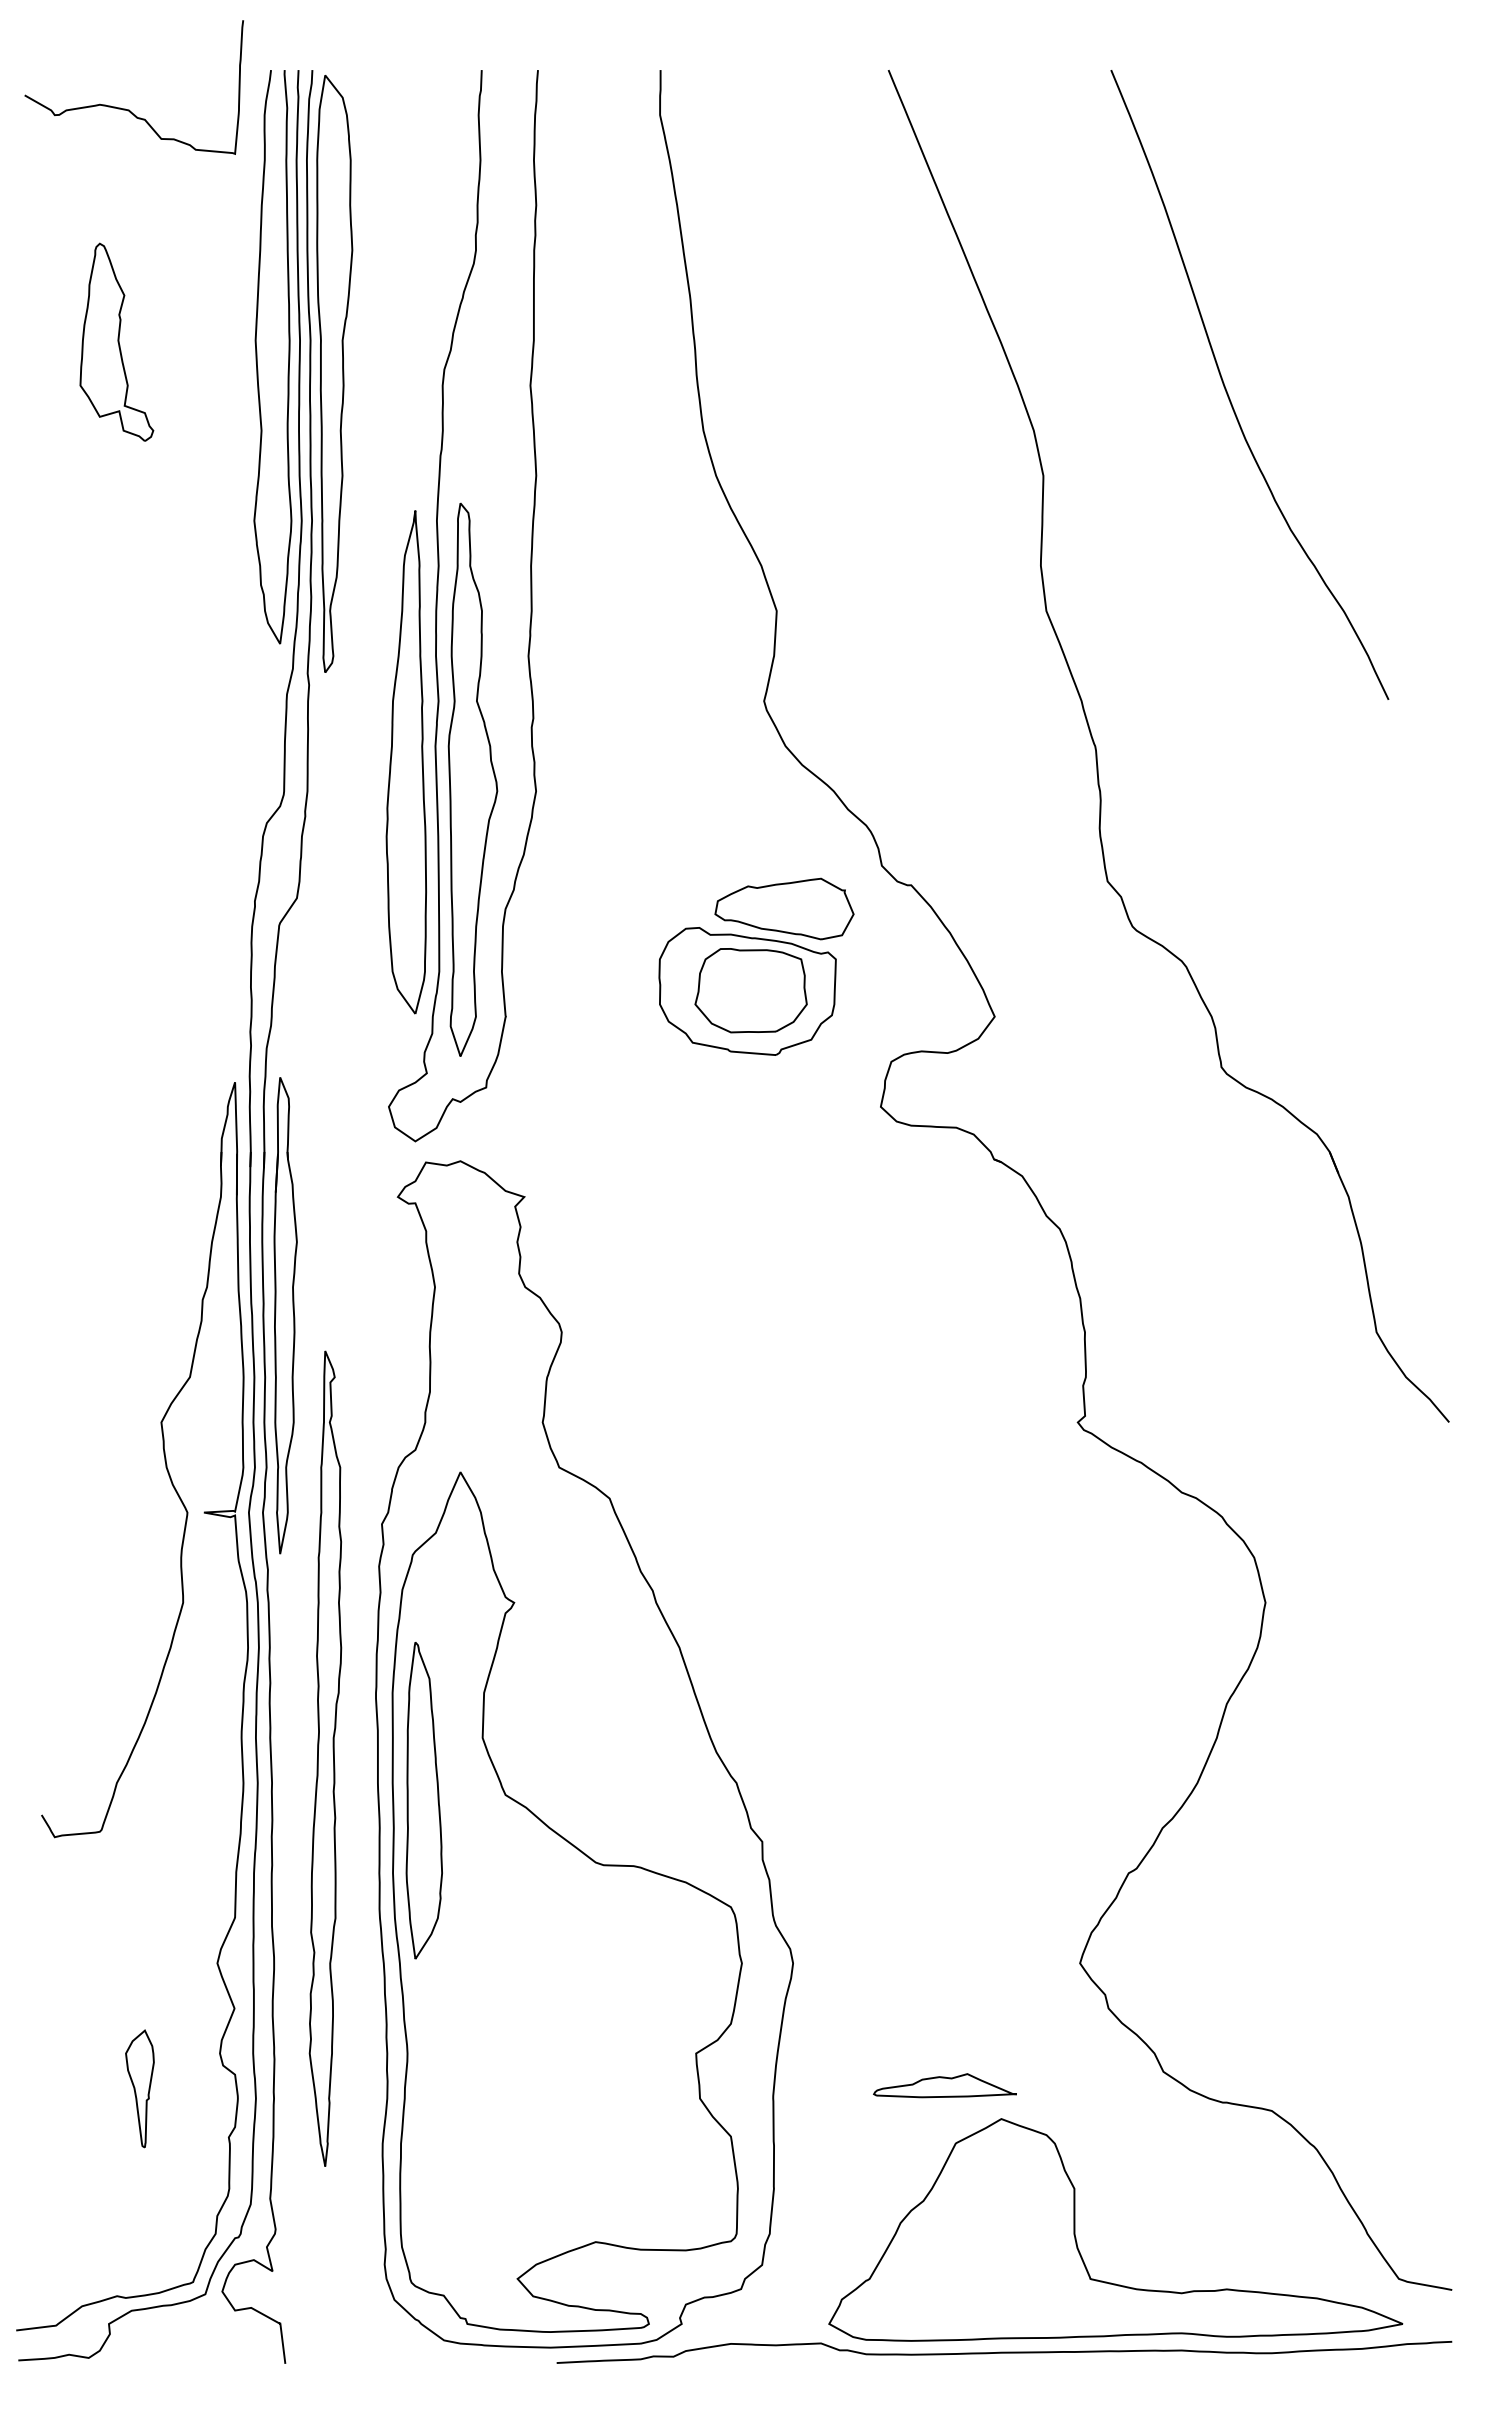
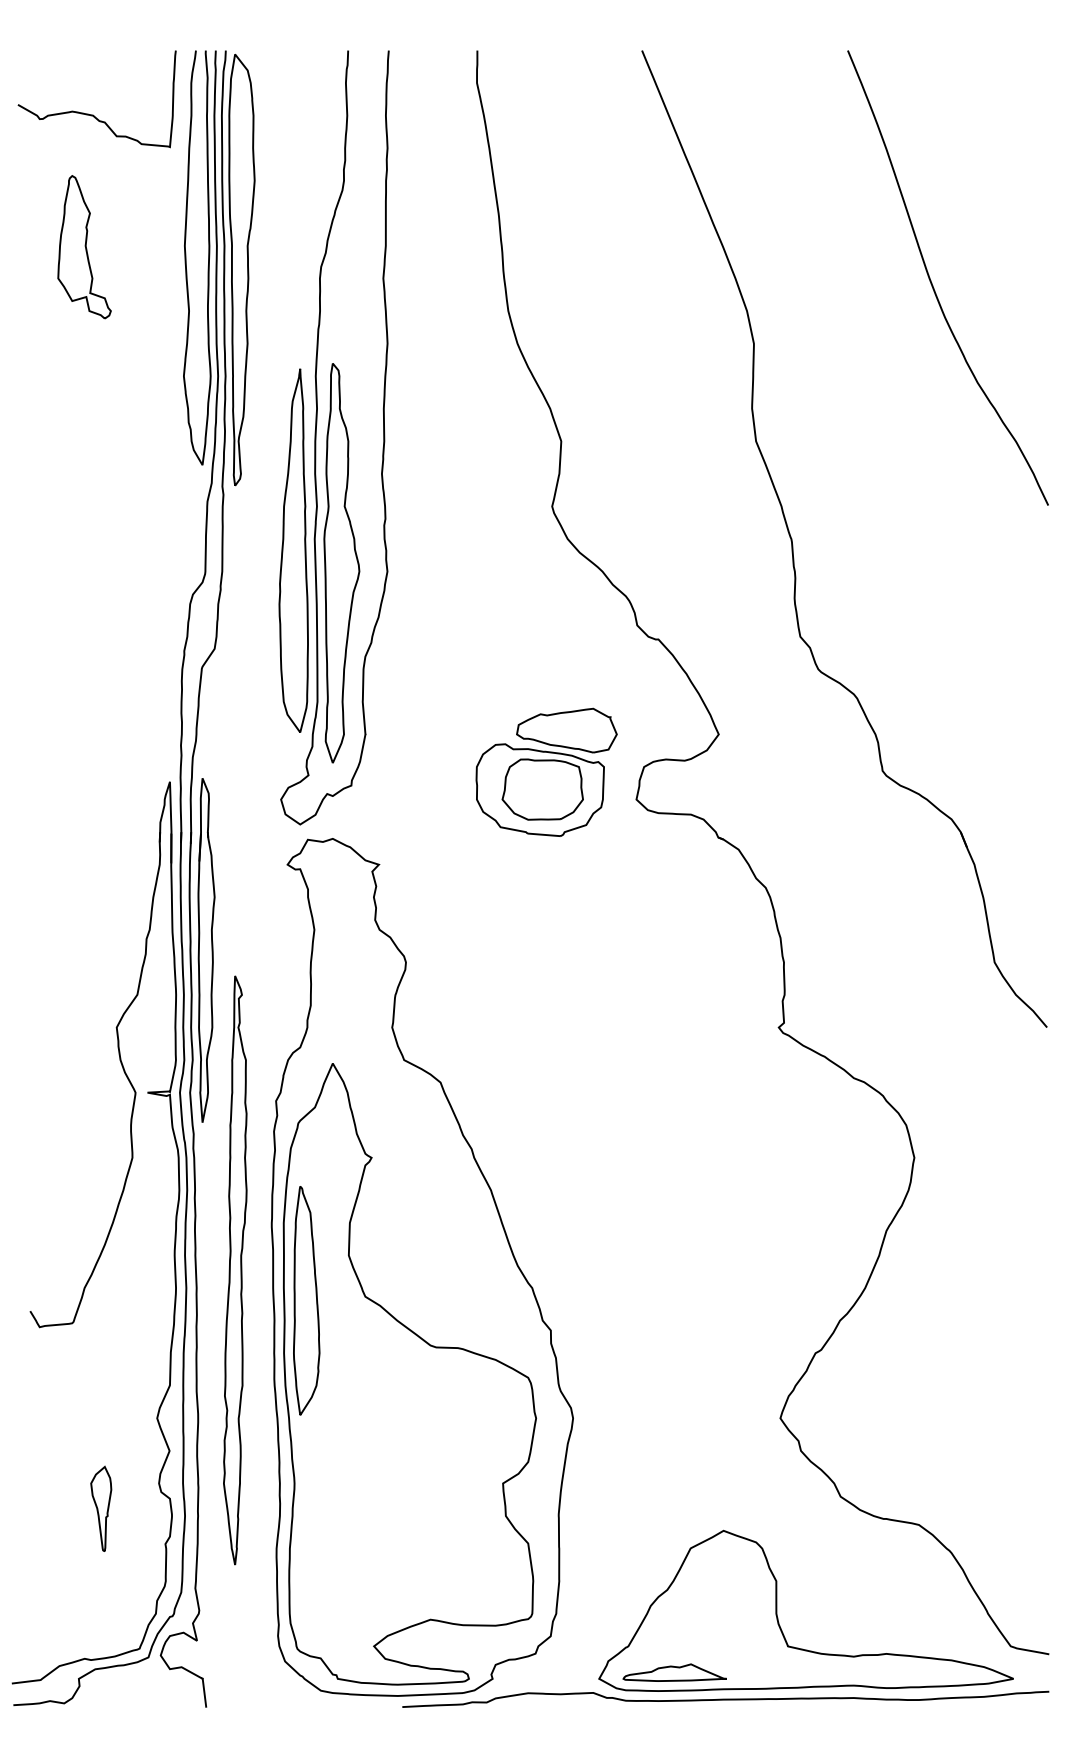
curve: (129, 108) -> (93, 114), moved
curve: (1228, 391) -> (932, 282), moved
part: (756, 965) -> (546, 771), moved
part: (944, 2085) -> (674, 1672), moved

